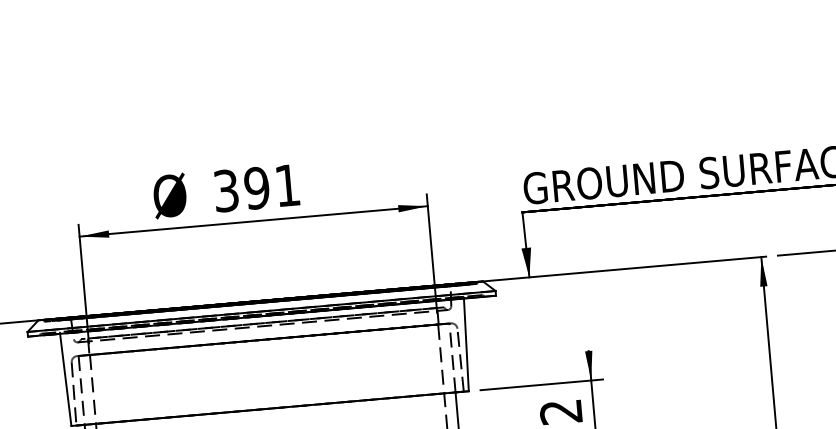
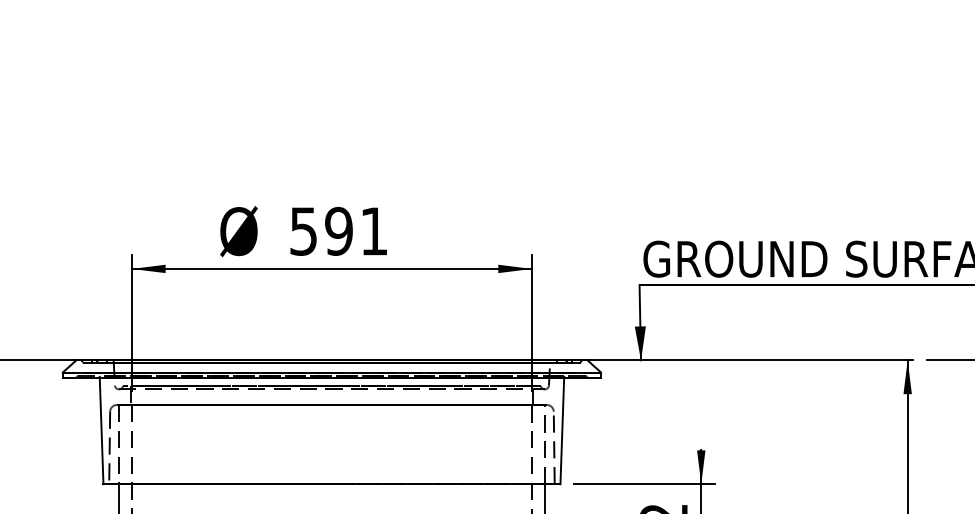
text: (226, 190) -> (303, 230), 391 -> 591

